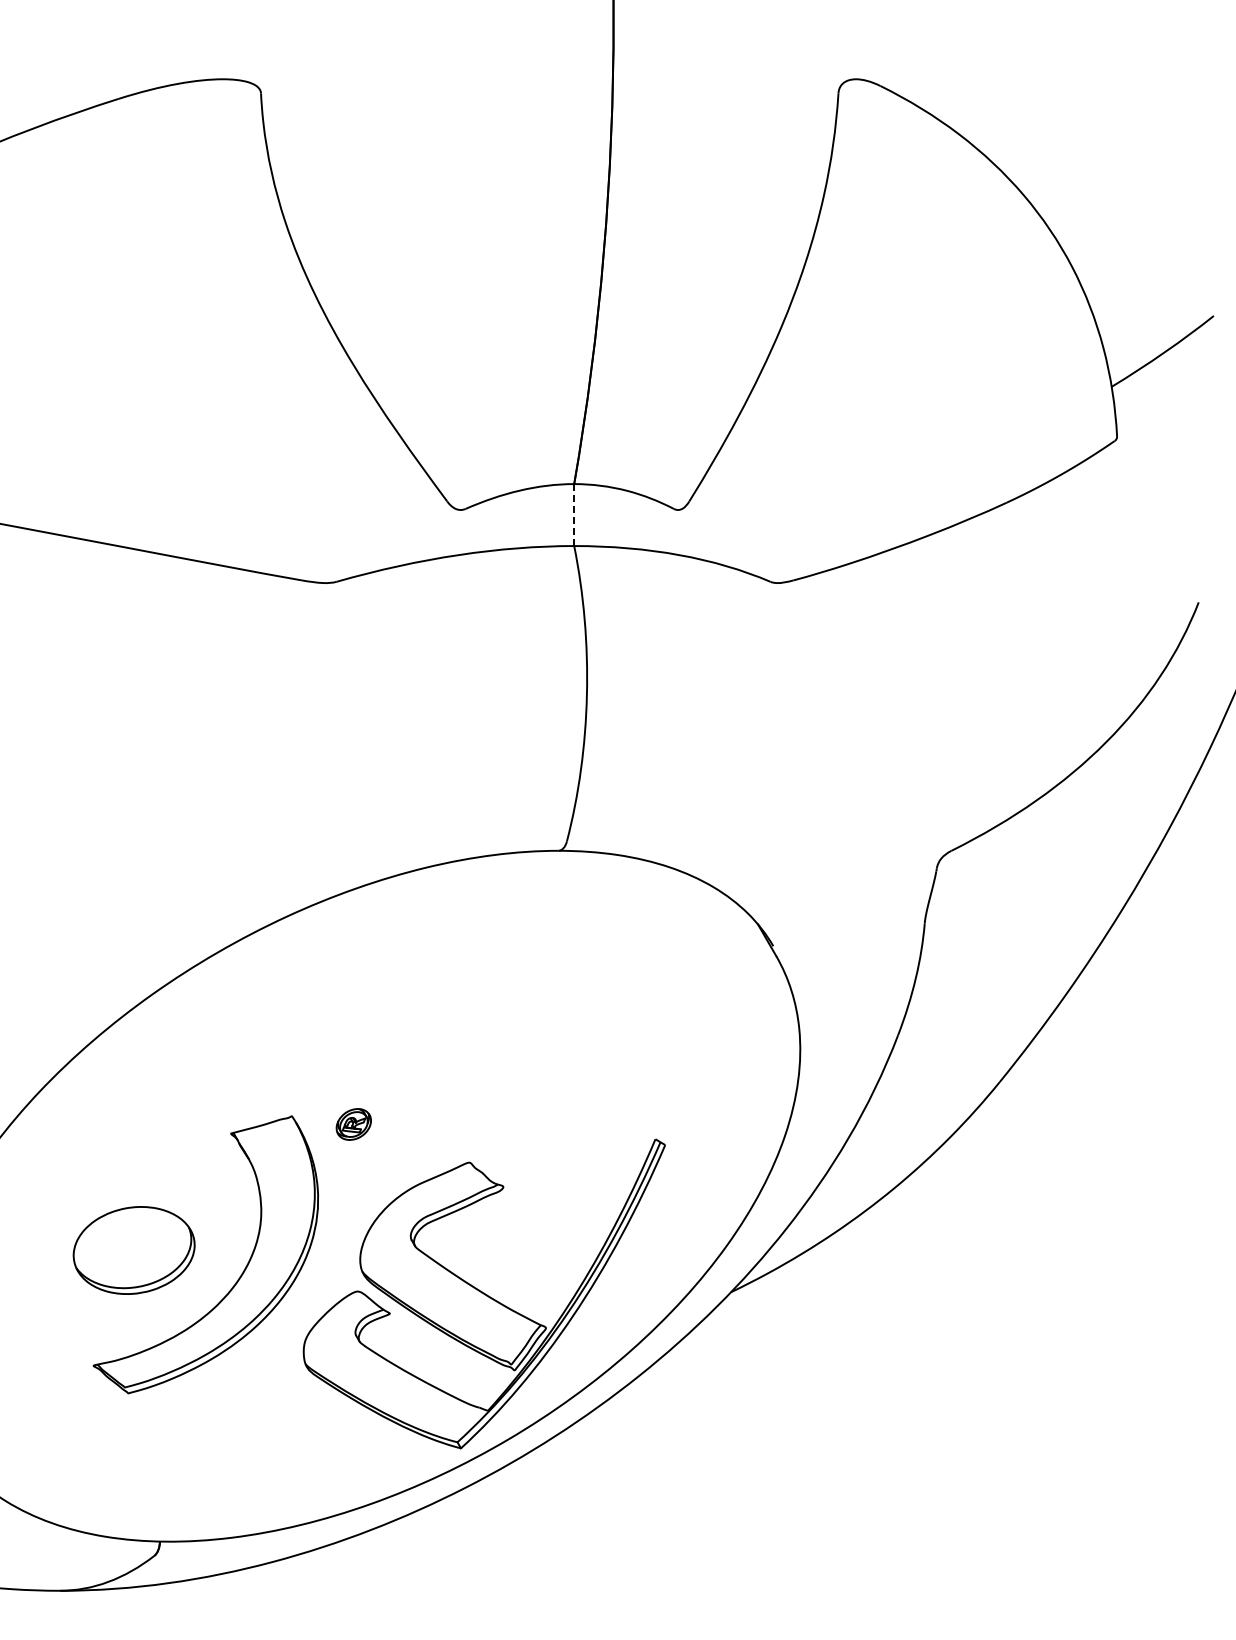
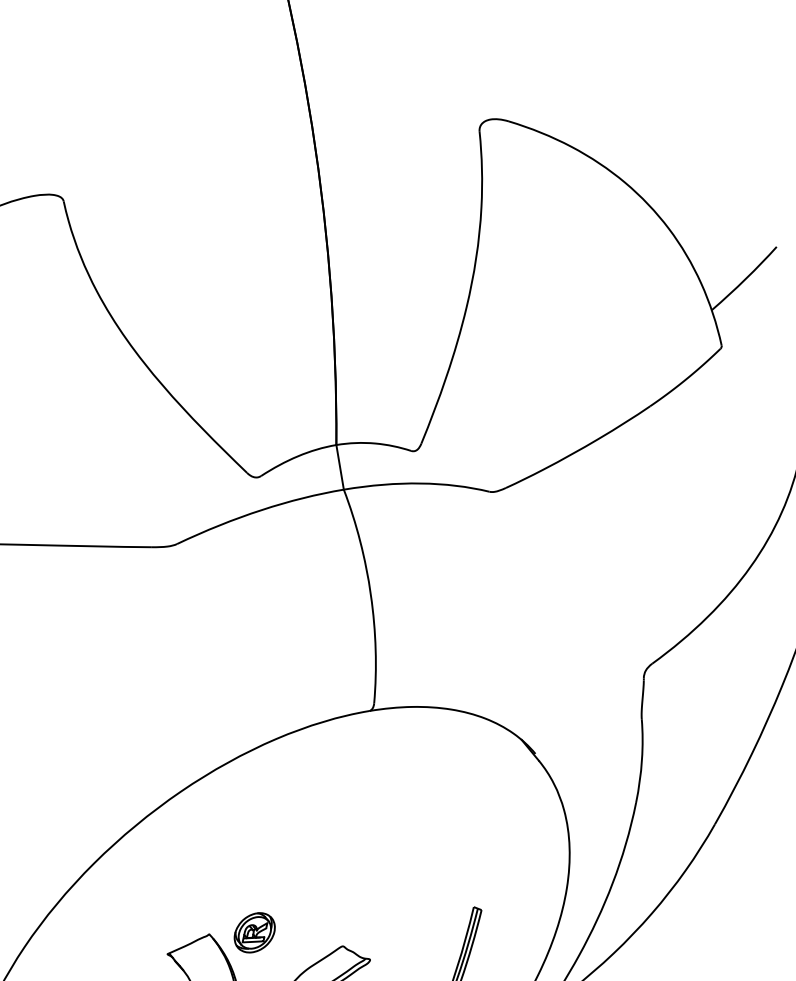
line: (574, 515) -> (340, 467), dashed -> solid
part: (353, 1124) -> (254, 932), size x1.67

